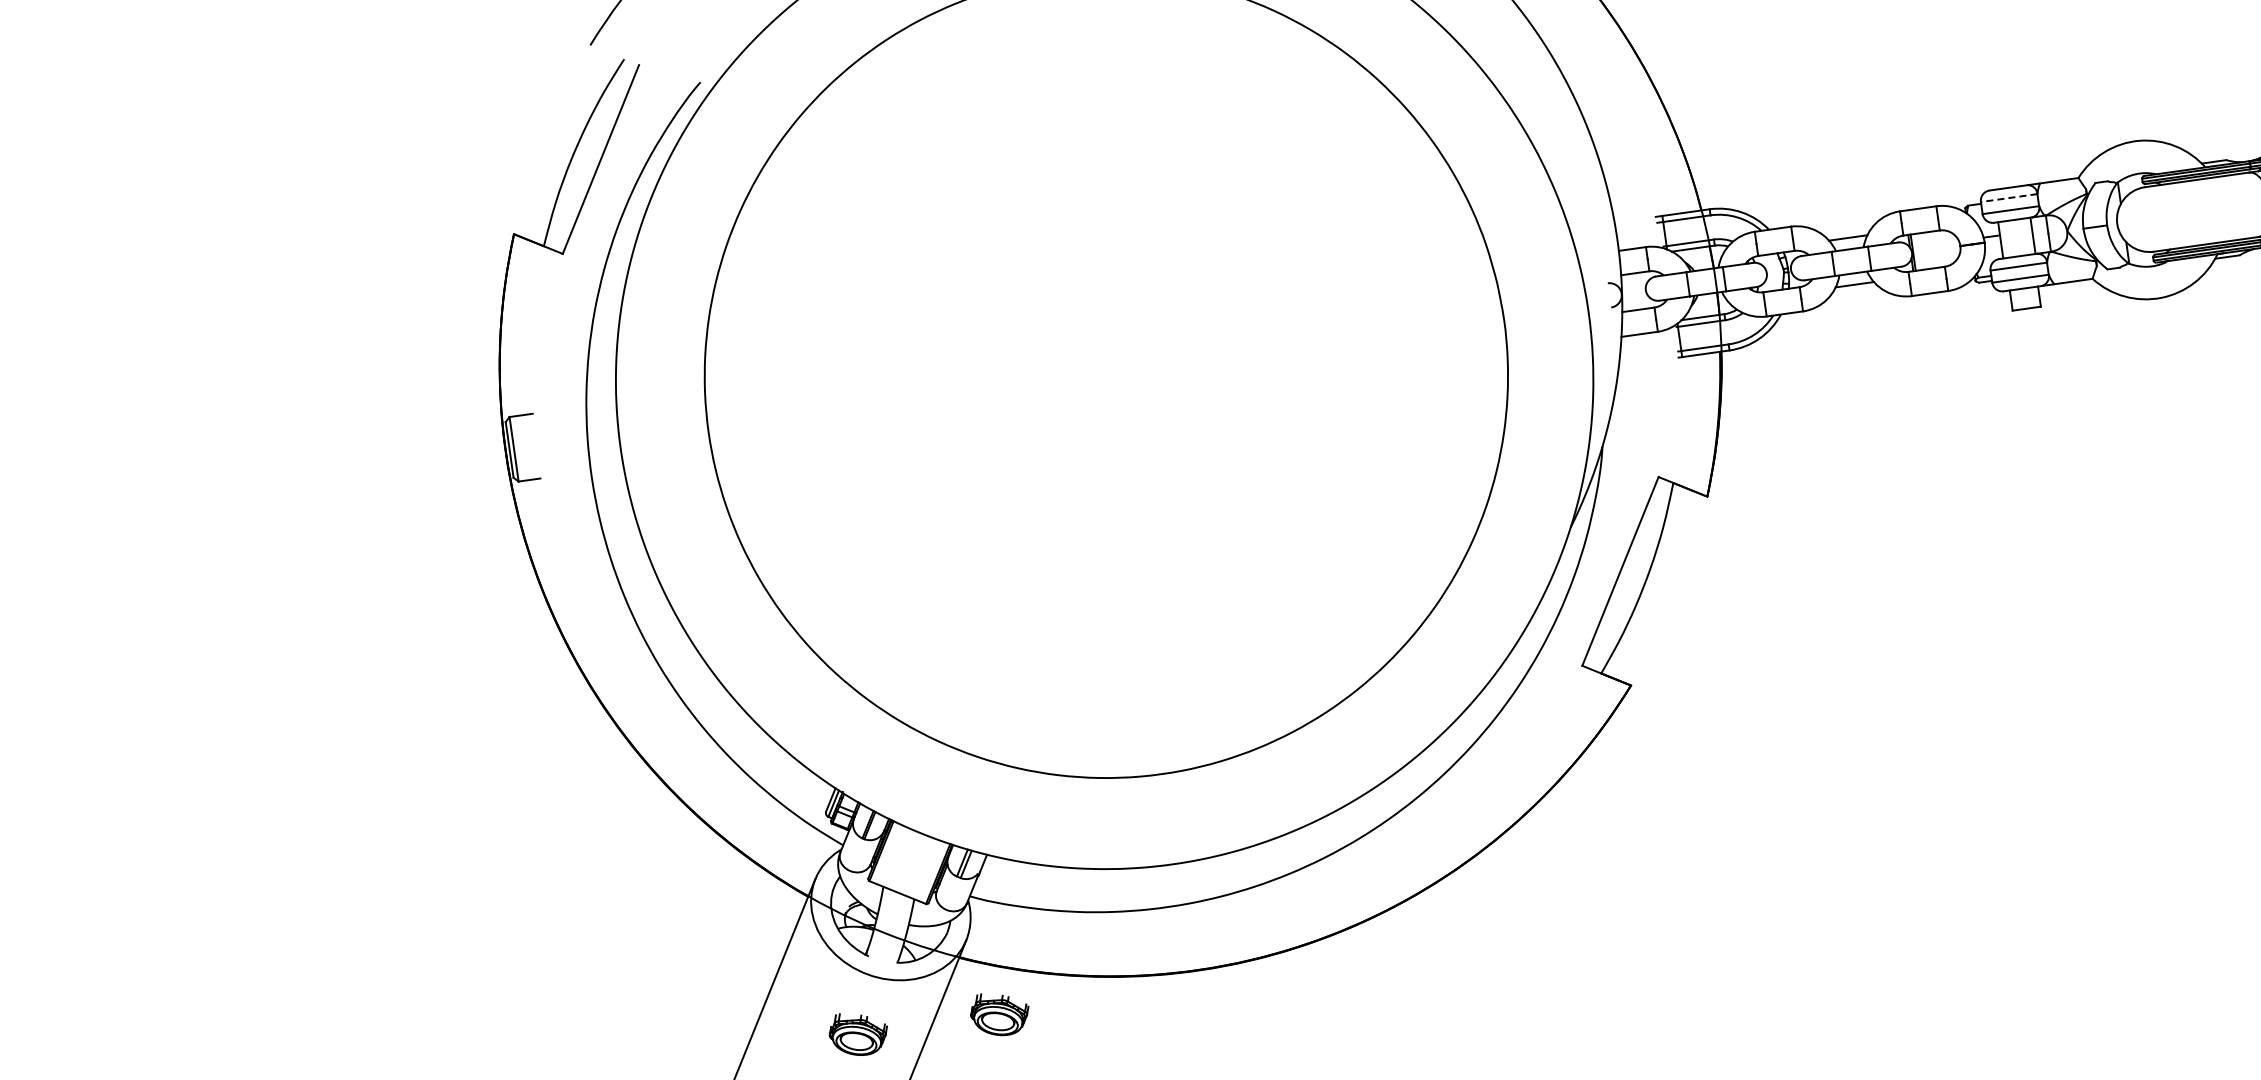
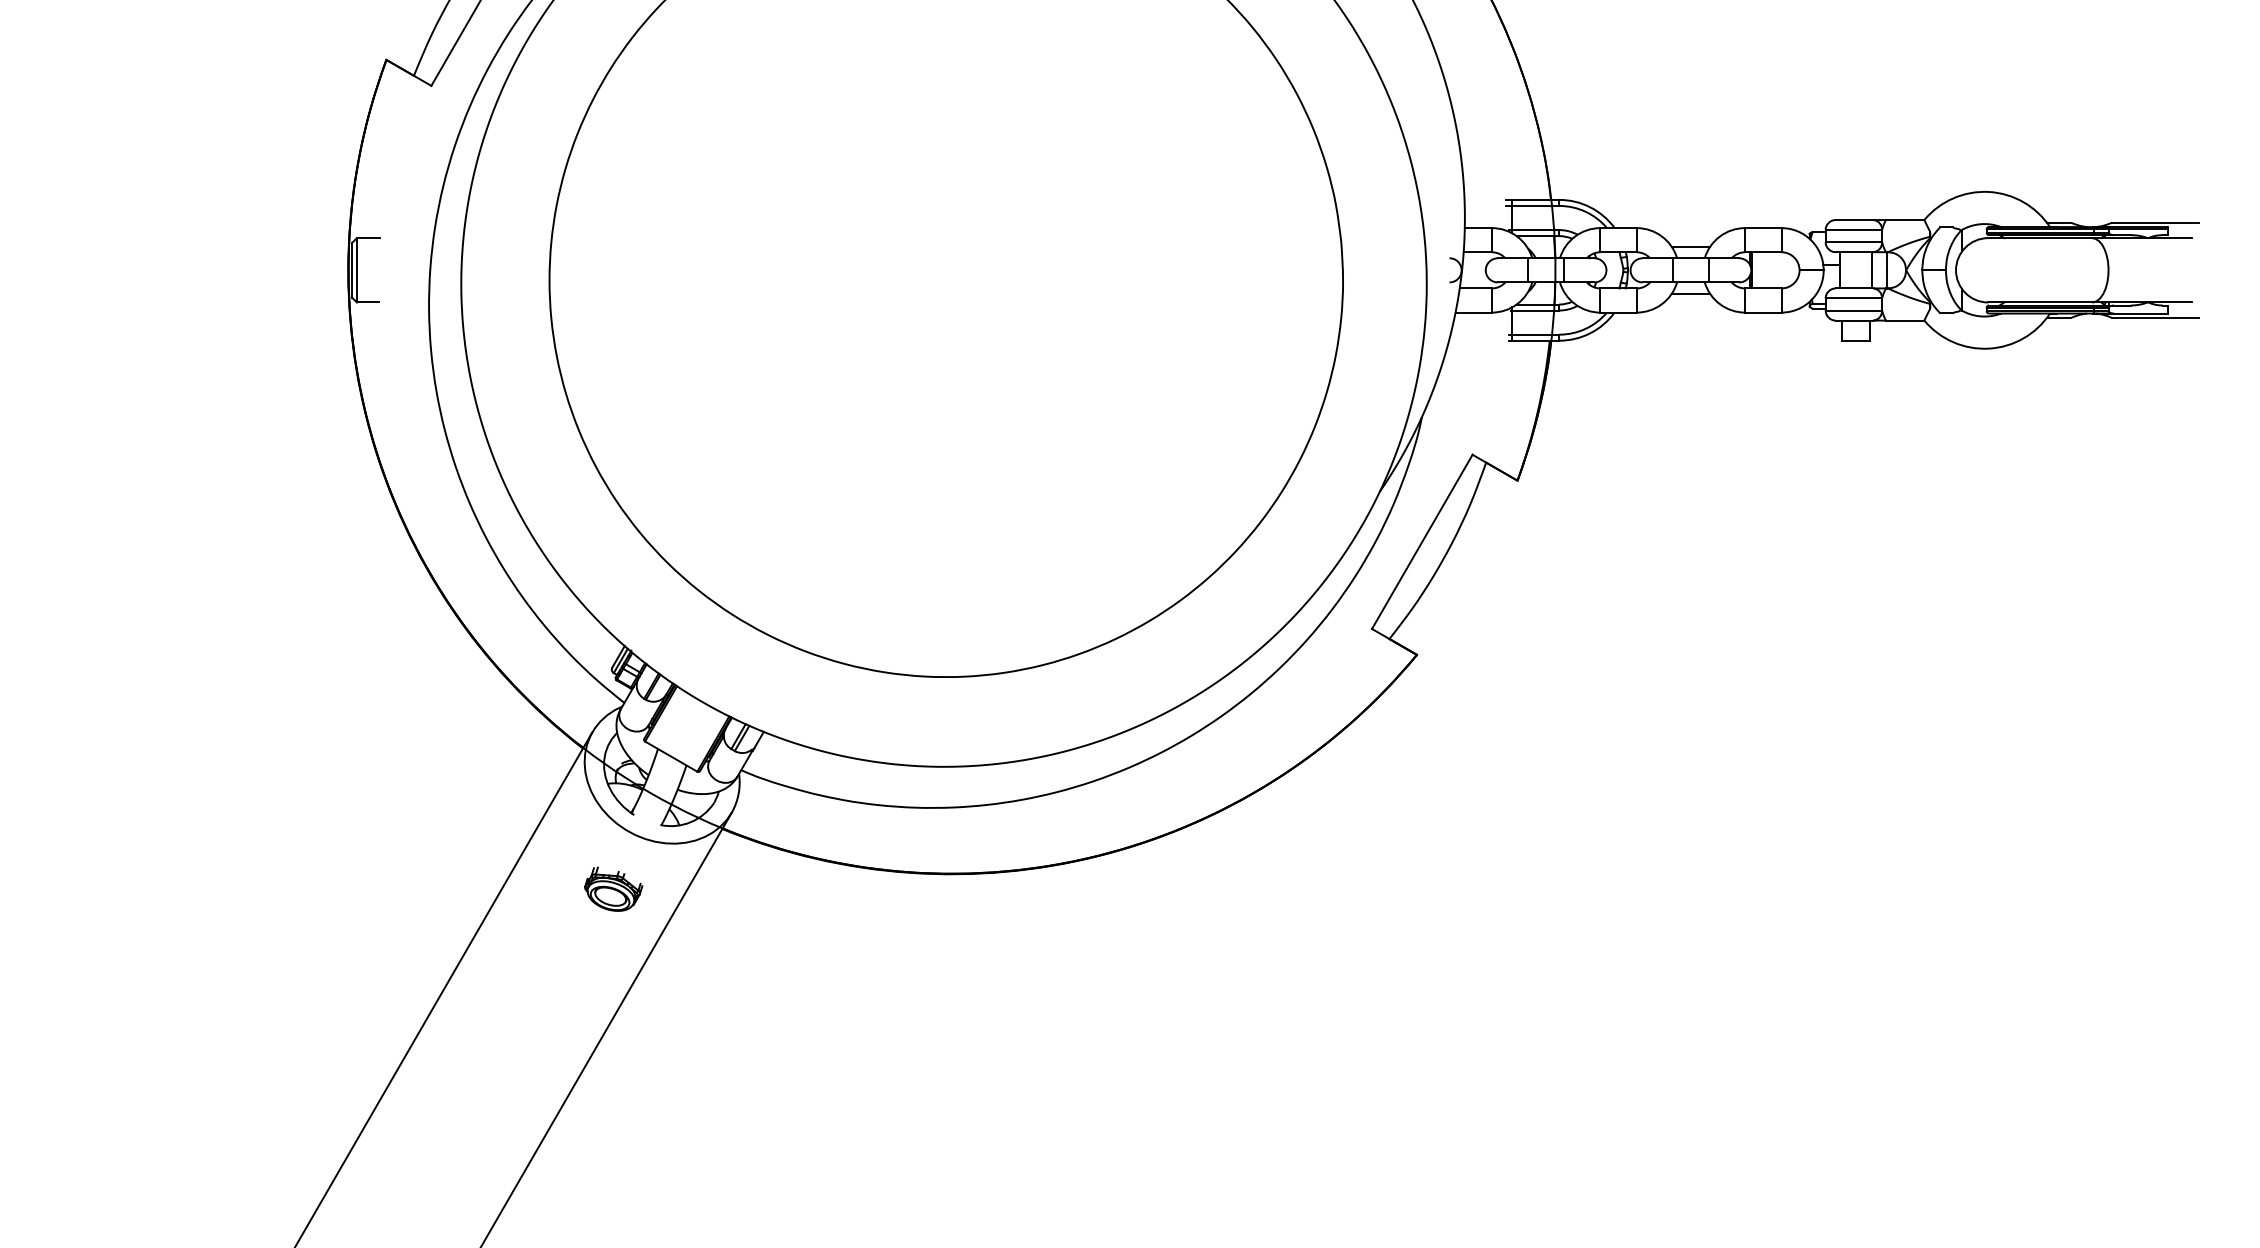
line: (2008, 198) -> (1853, 230), dashed -> solid
part: (999, 1013) -> (754, 888), removed

